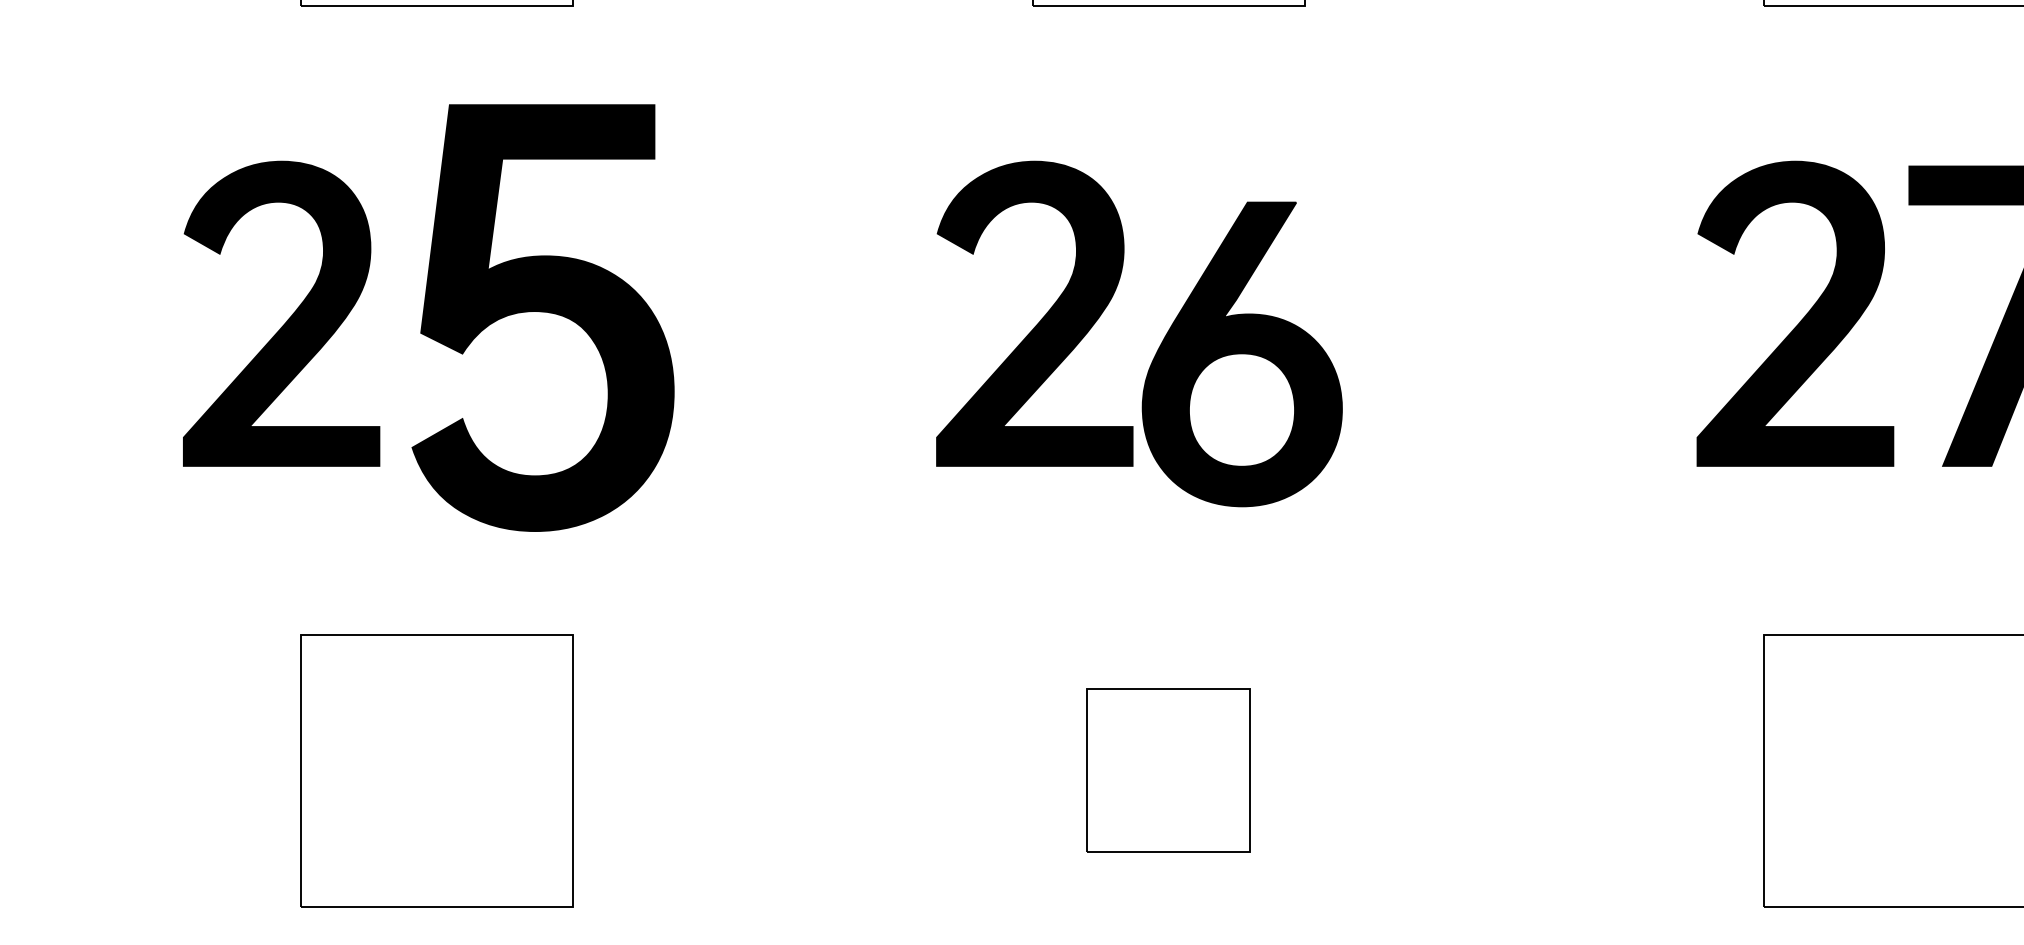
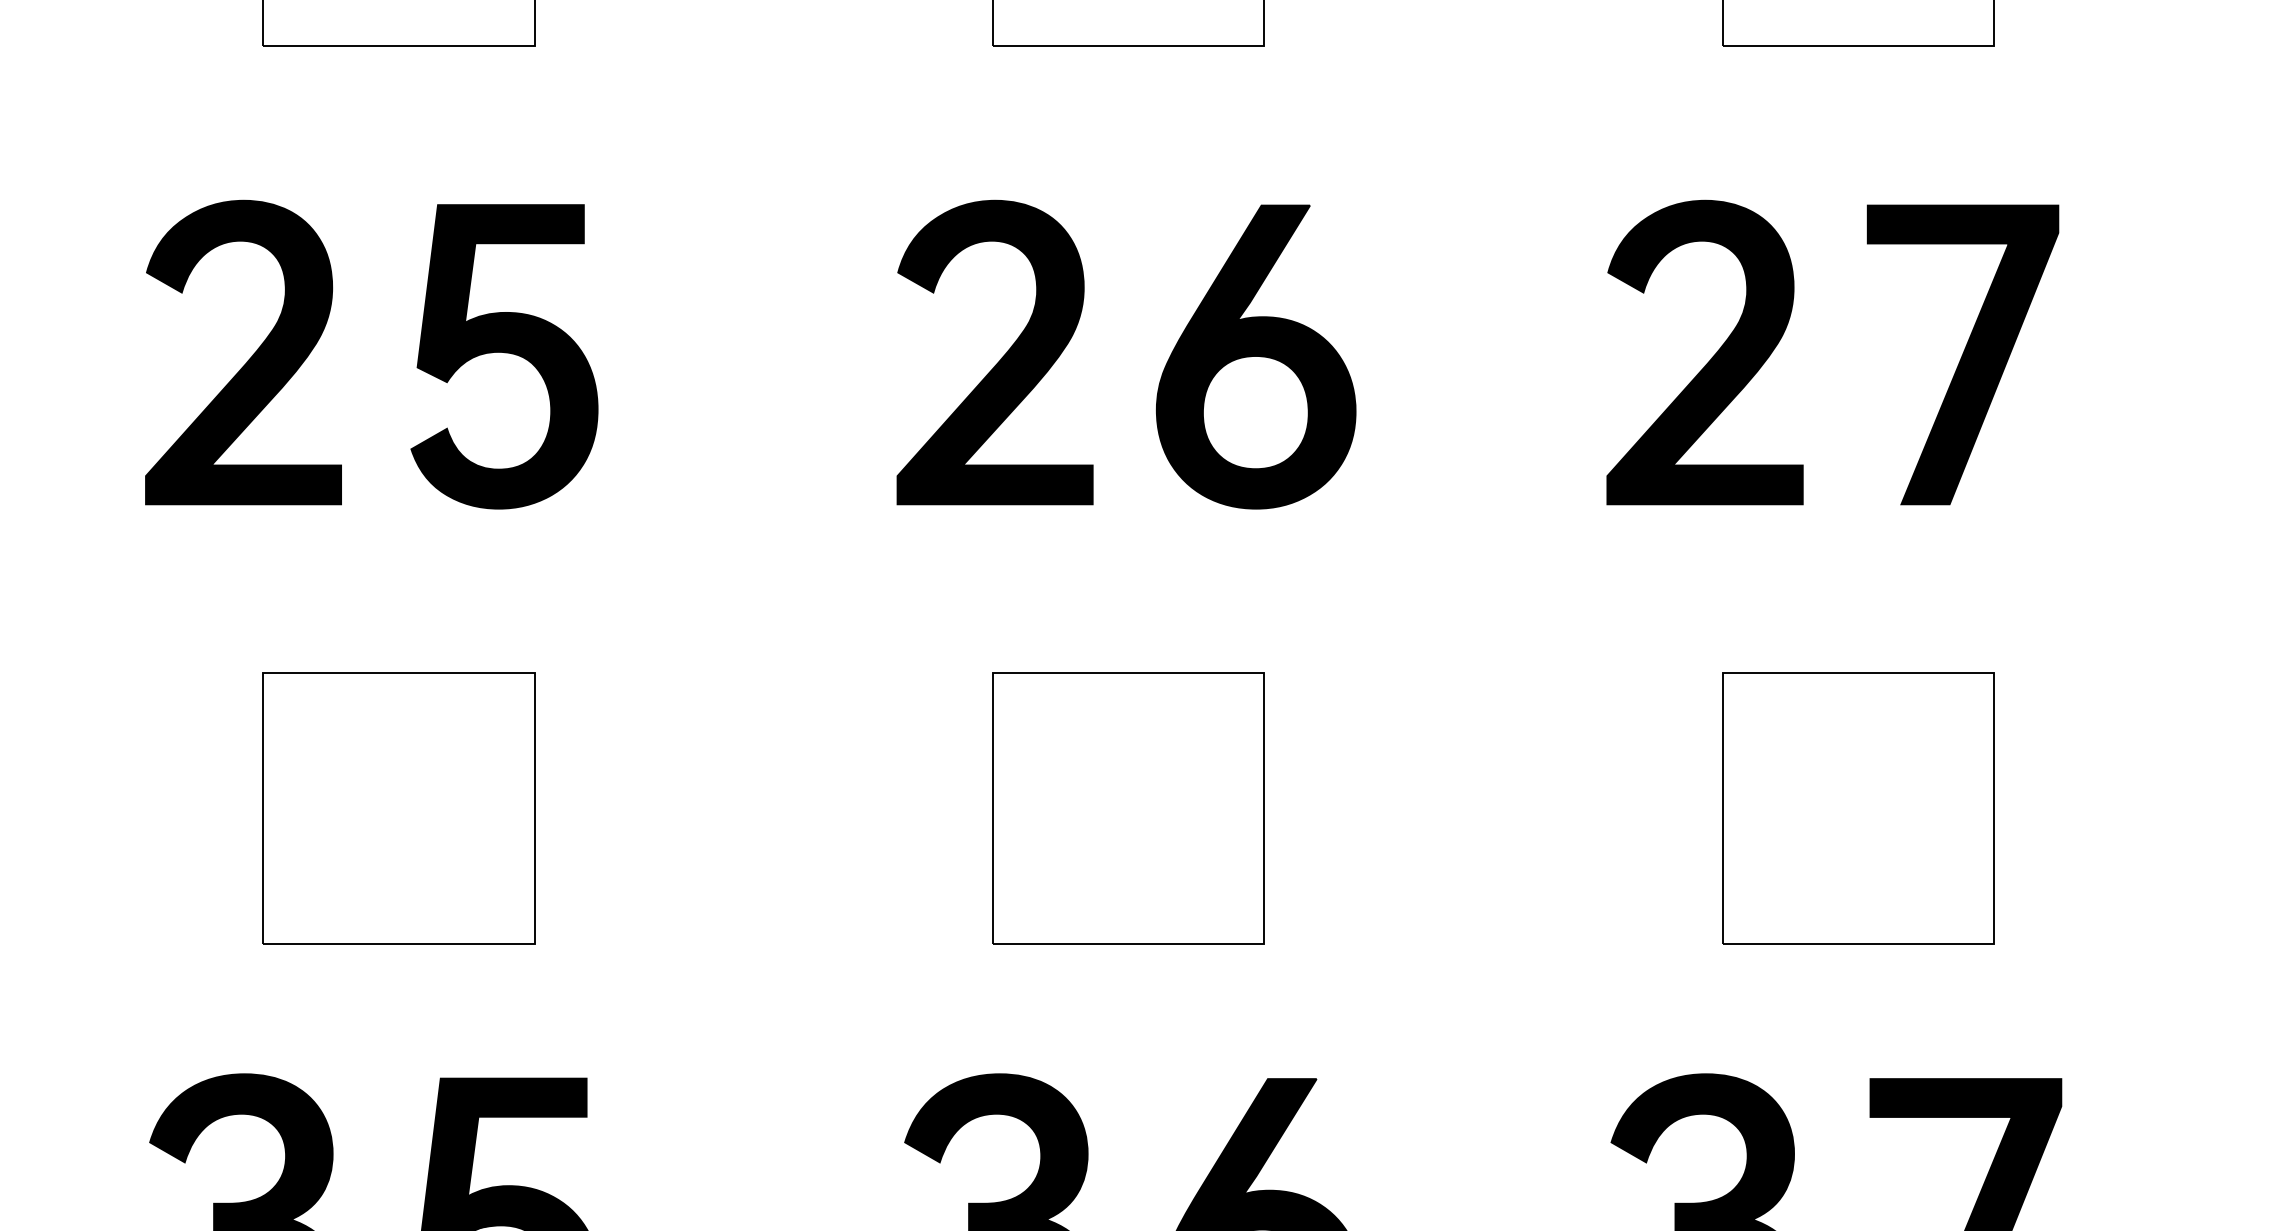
part: (543, 317) -> (504, 356), size x0.71
part: (1801, 318) -> (1711, 357), moved
part: (1242, 353) -> (1256, 356), moved
part: (1168, 770) -> (1128, 808), size x1.67

